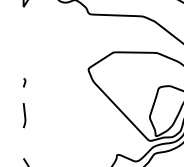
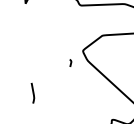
curve: (24, 82) -> (70, 62), moved

